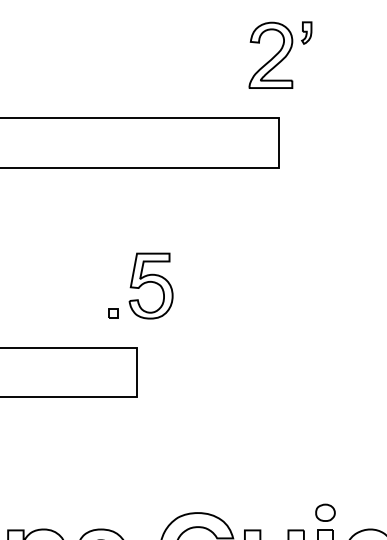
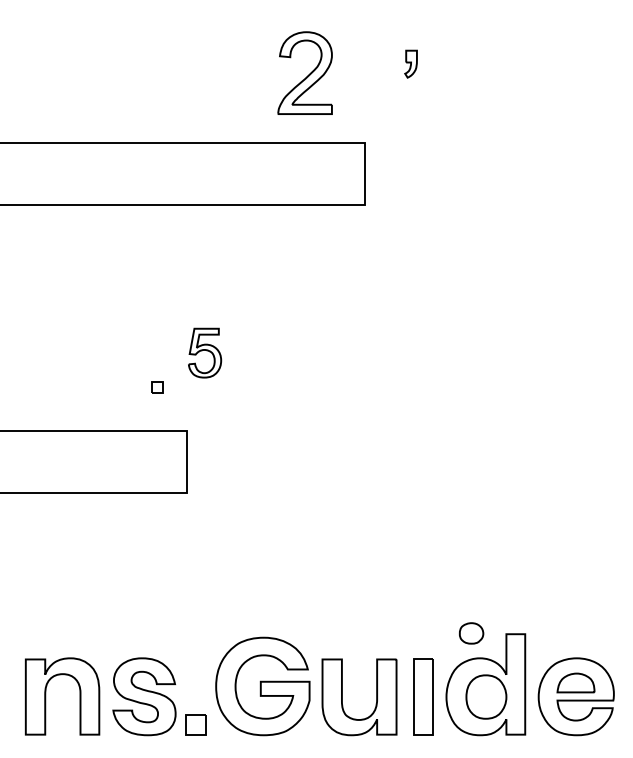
part: (306, 32) -> (410, 63), moved
part: (270, 54) -> (304, 72), moved
part: (150, 285) -> (204, 352), size x0.6
part: (325, 512) -> (471, 633), moved

